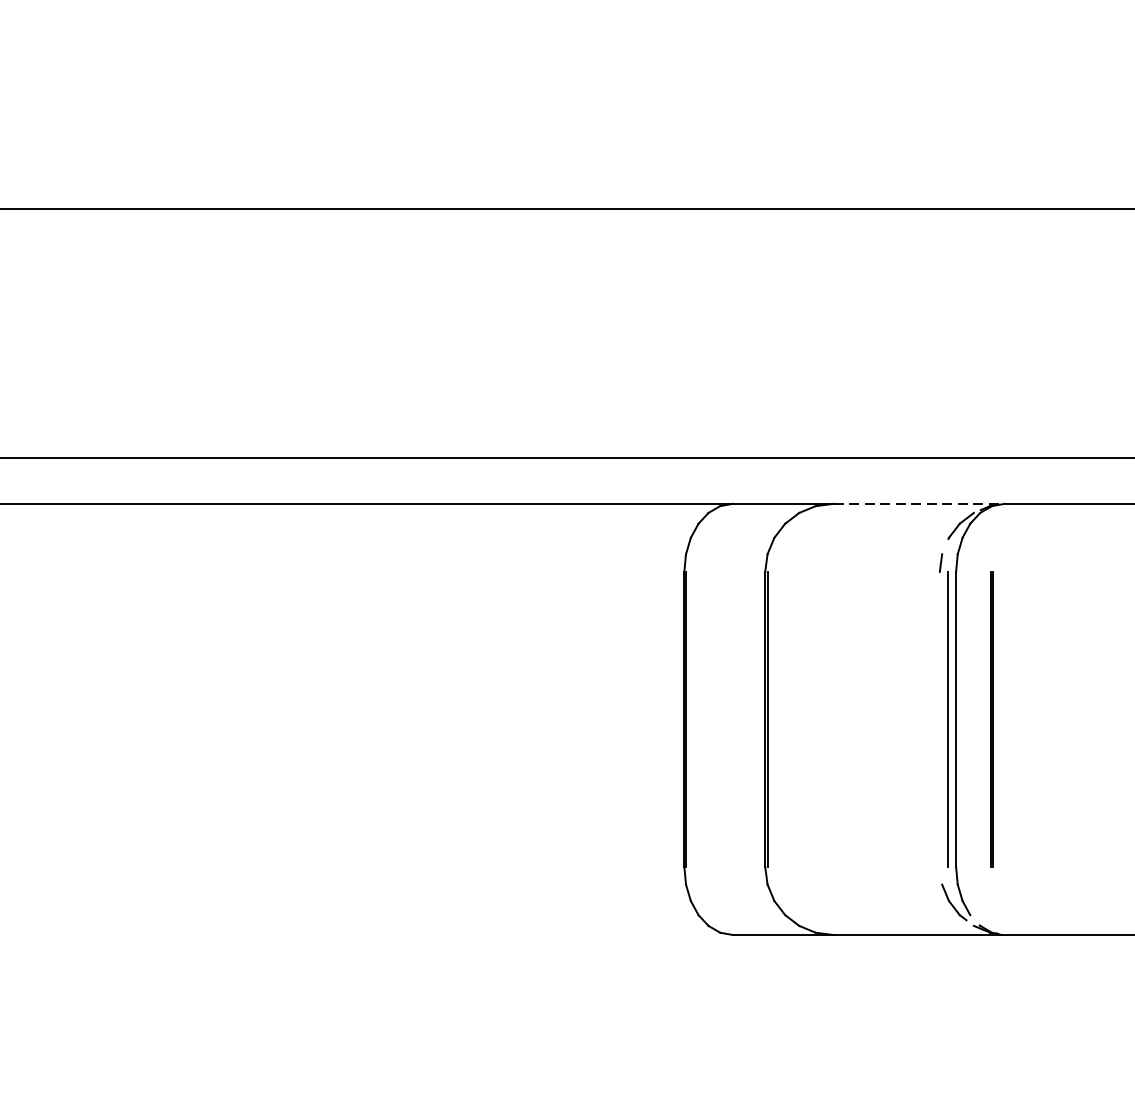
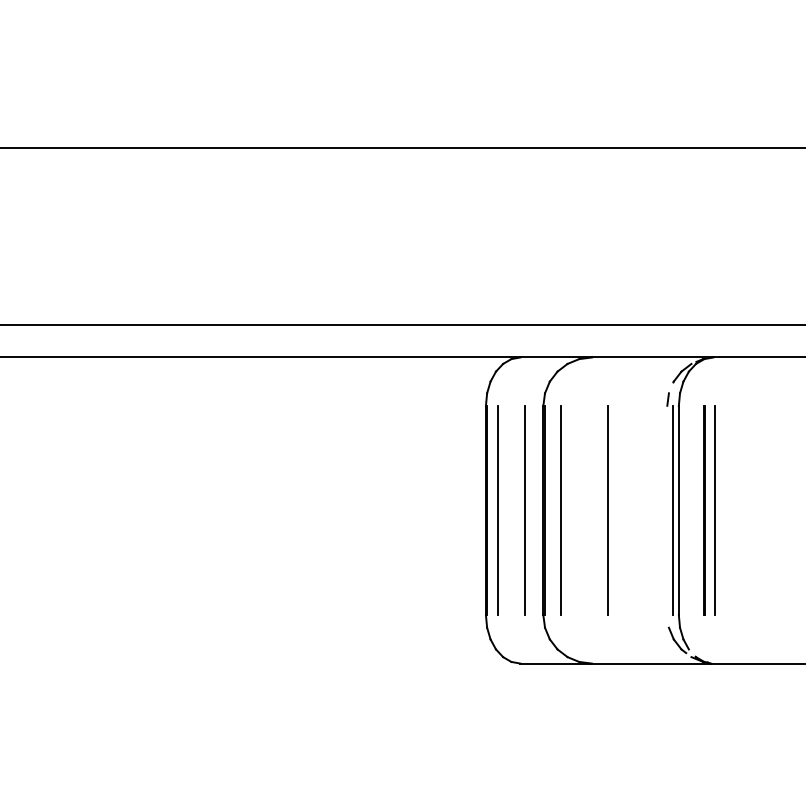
line: (918, 503) -> (652, 357), dashed -> solid
line: (700, 719) -> (497, 510), added
line: (738, 719) -> (524, 510), added
line: (789, 719) -> (560, 510), added
line: (855, 719) -> (607, 510), added
line: (1006, 719) -> (714, 510), added

